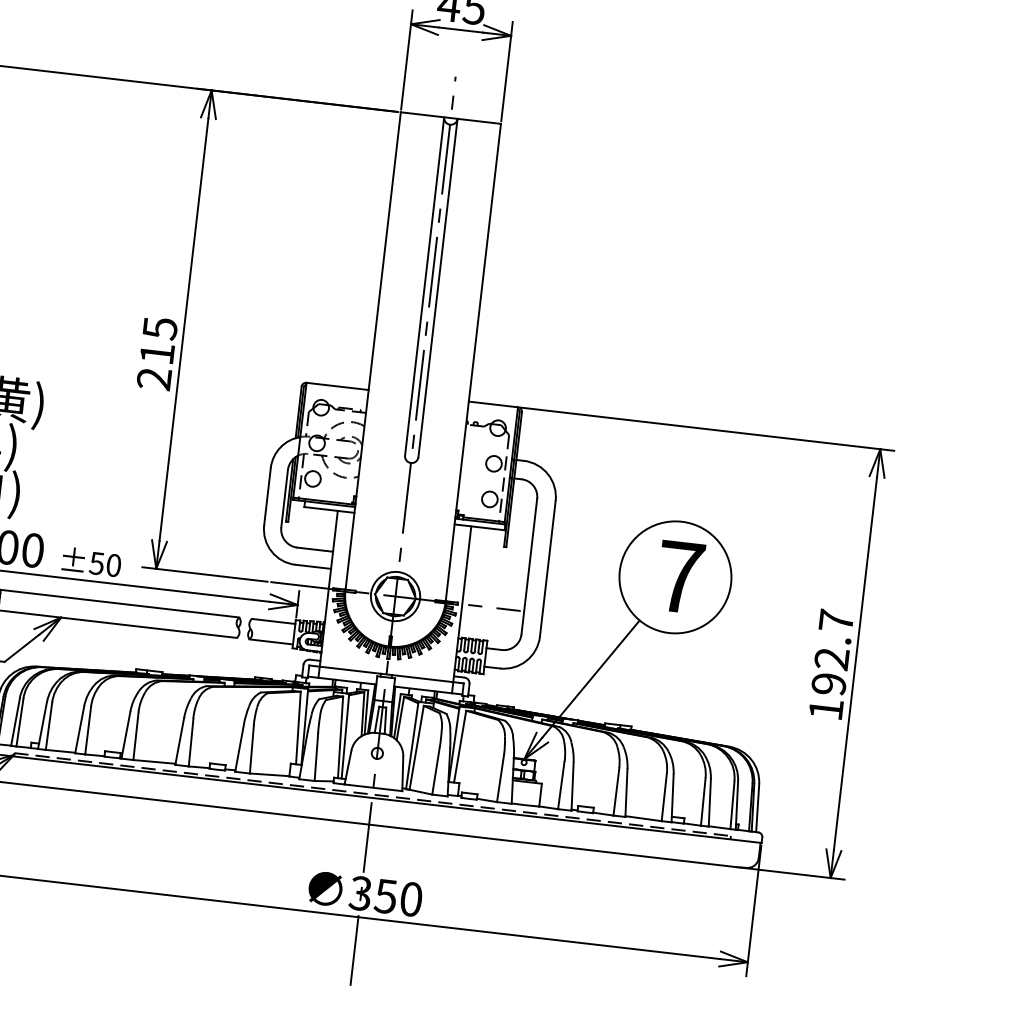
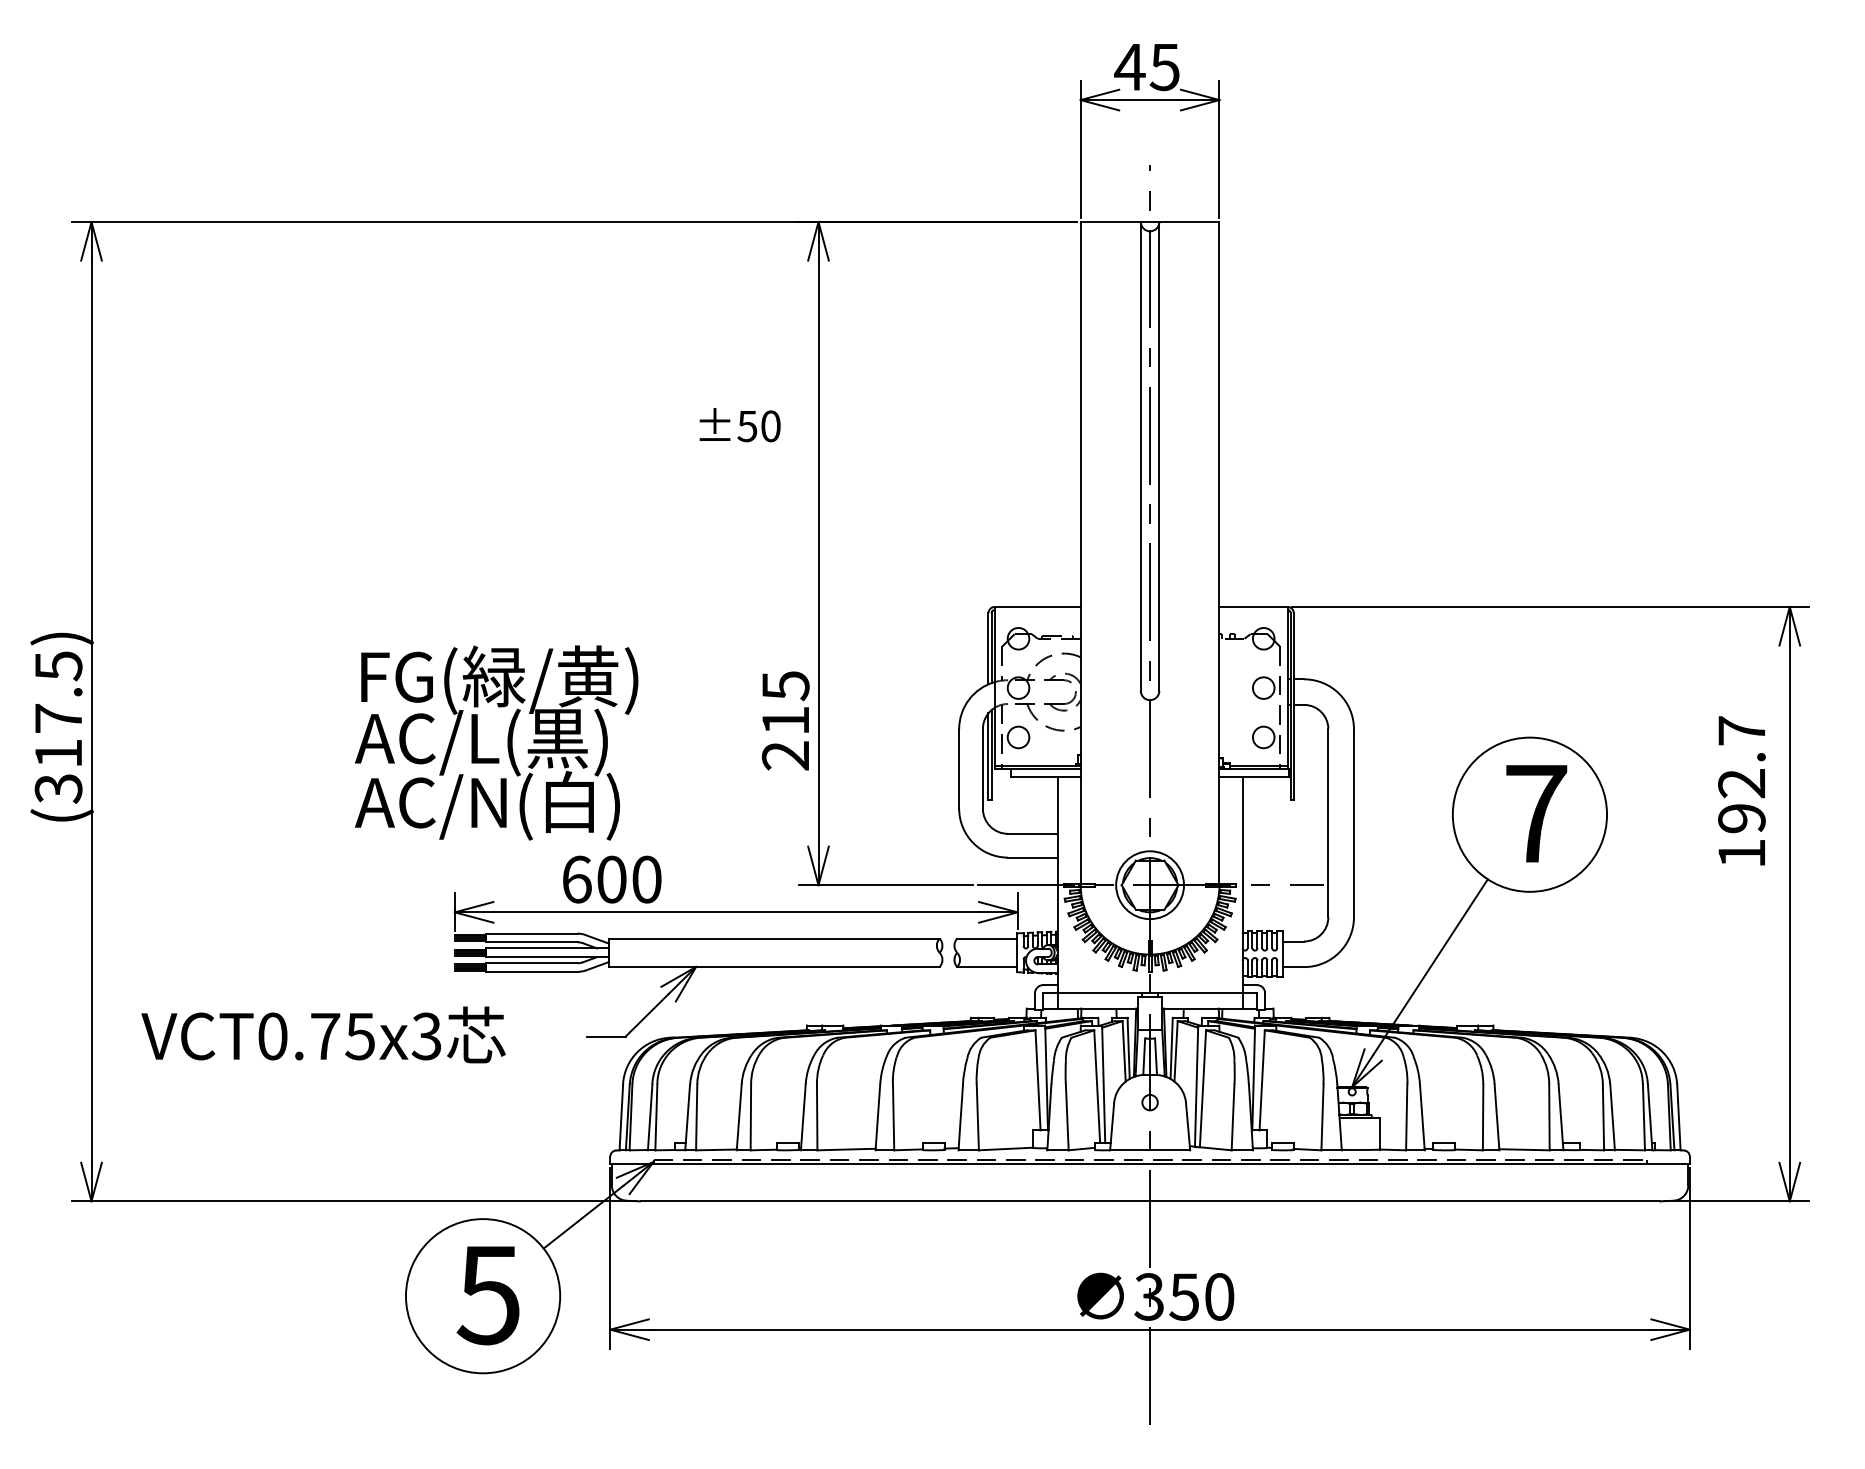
text: (157, 353) -> (785, 720), moved
text: (91, 562) -> (739, 425), moved
text: (831, 663) -> (1741, 790), moved

